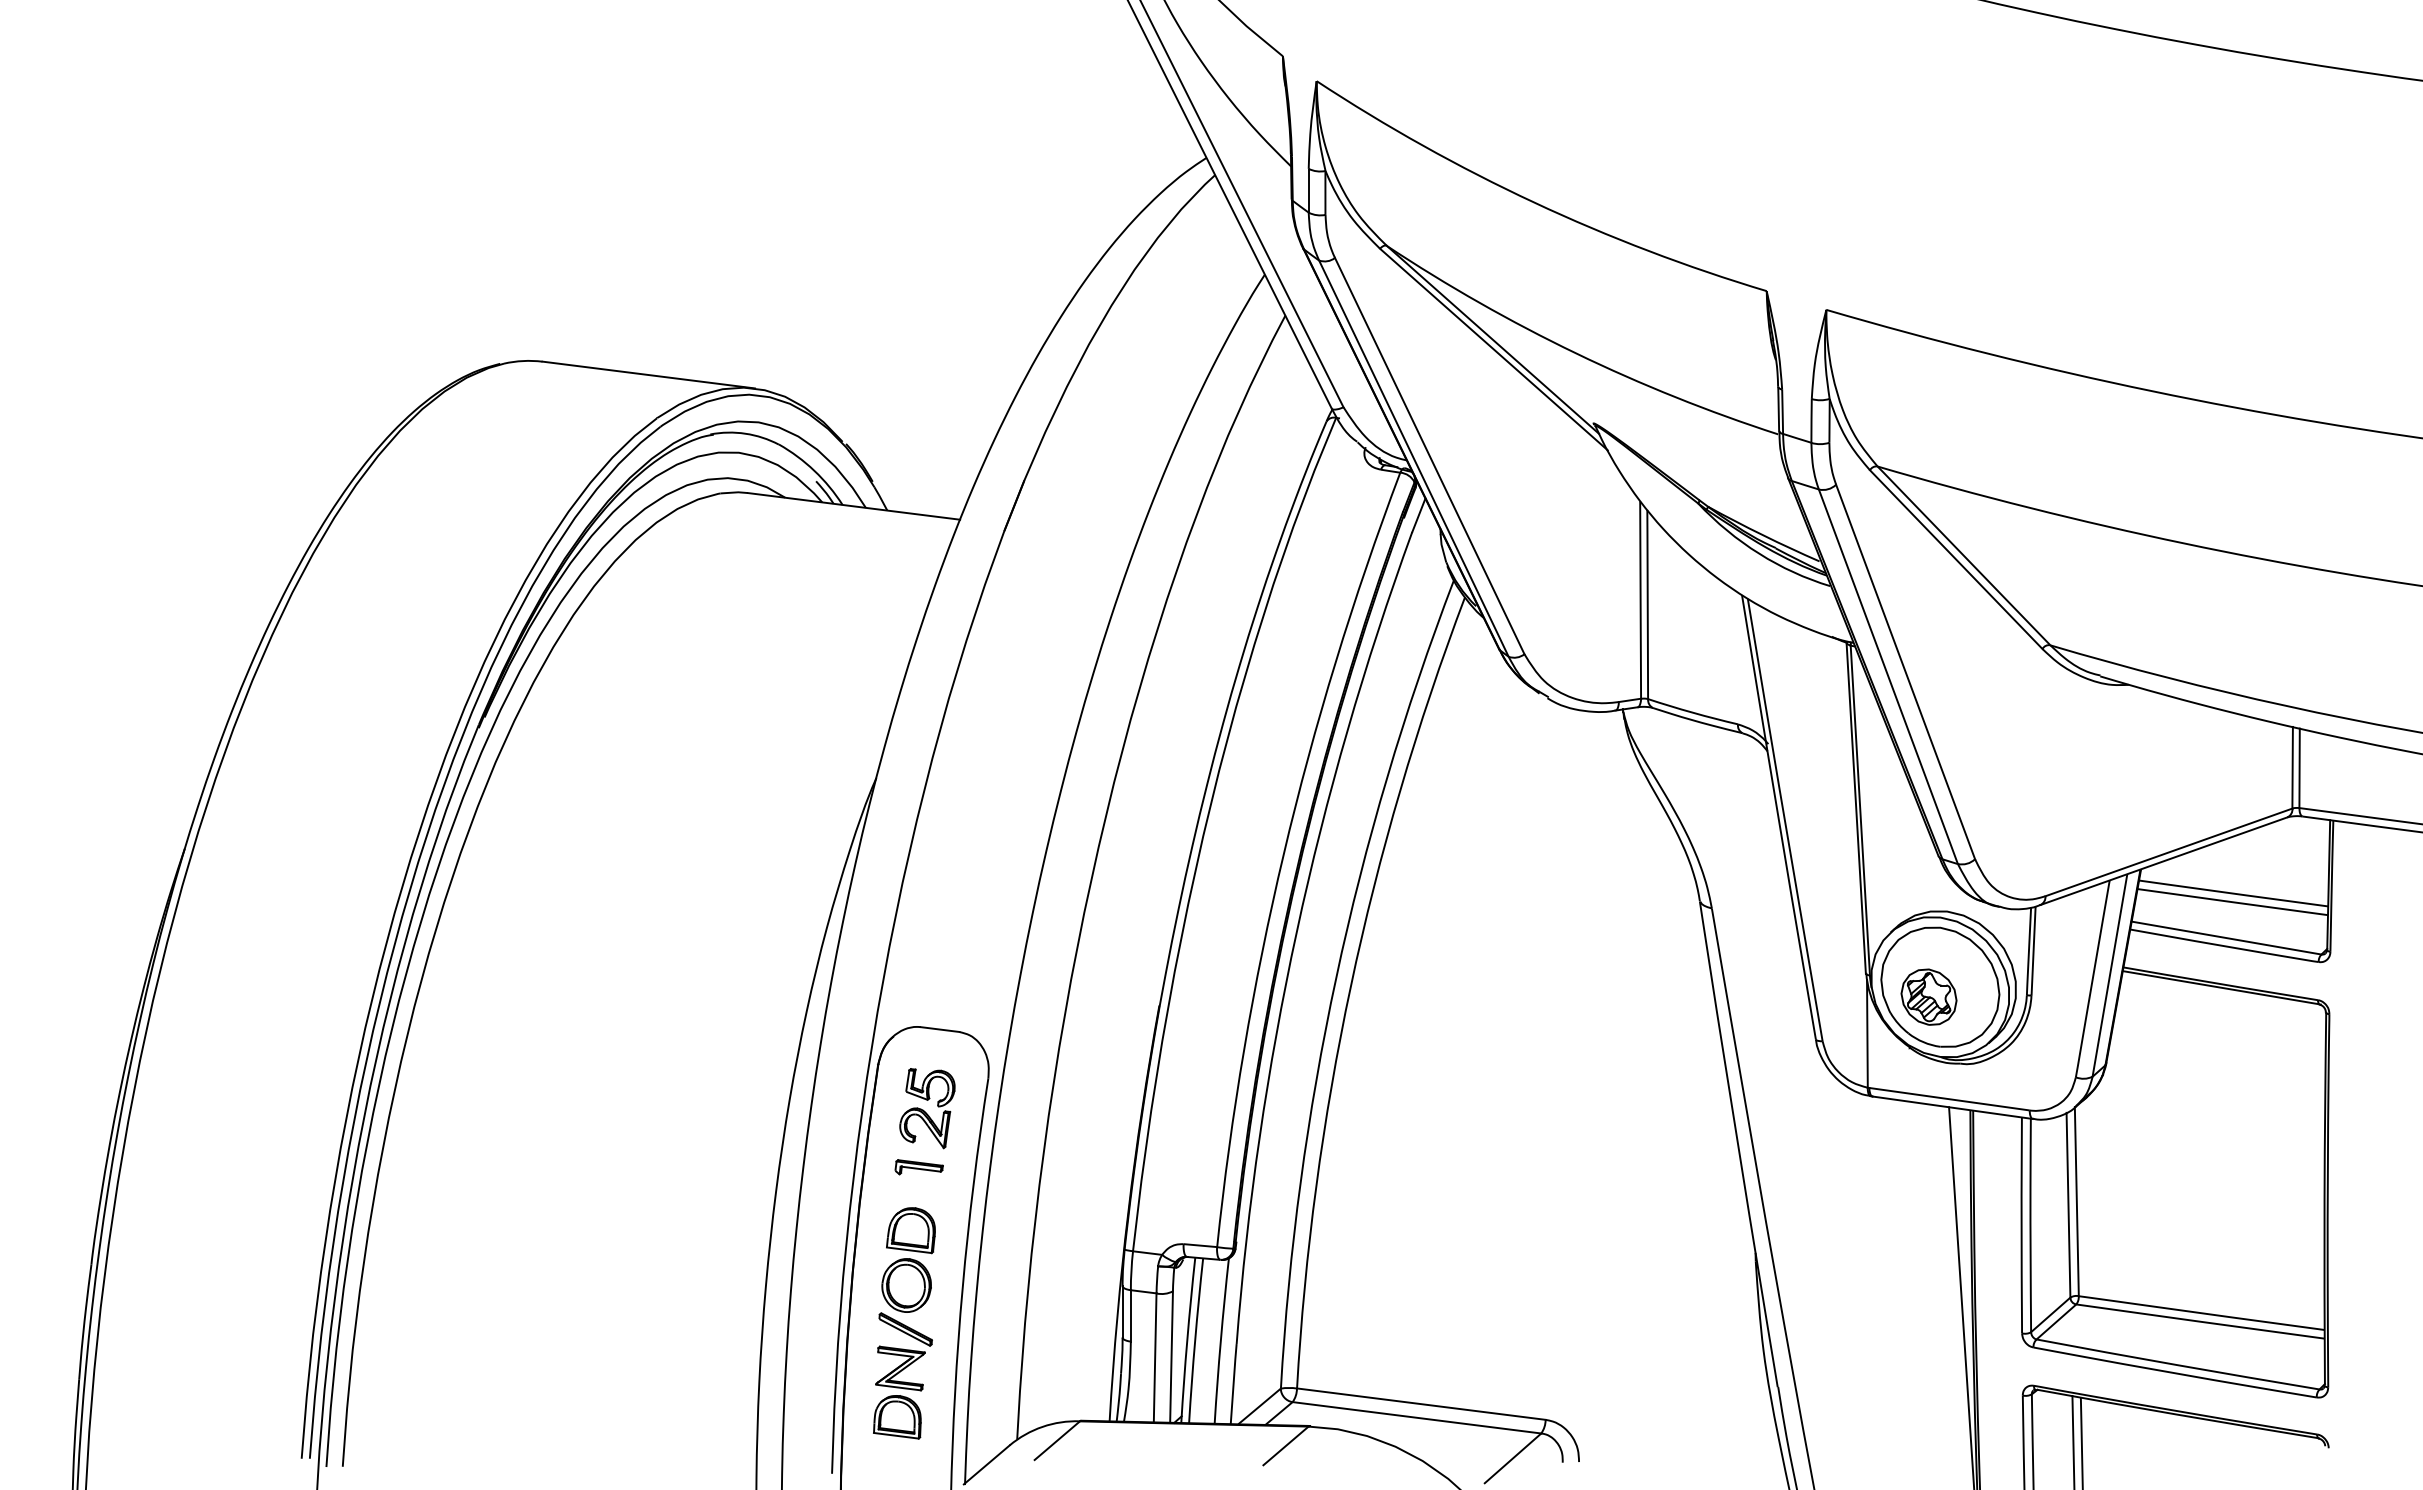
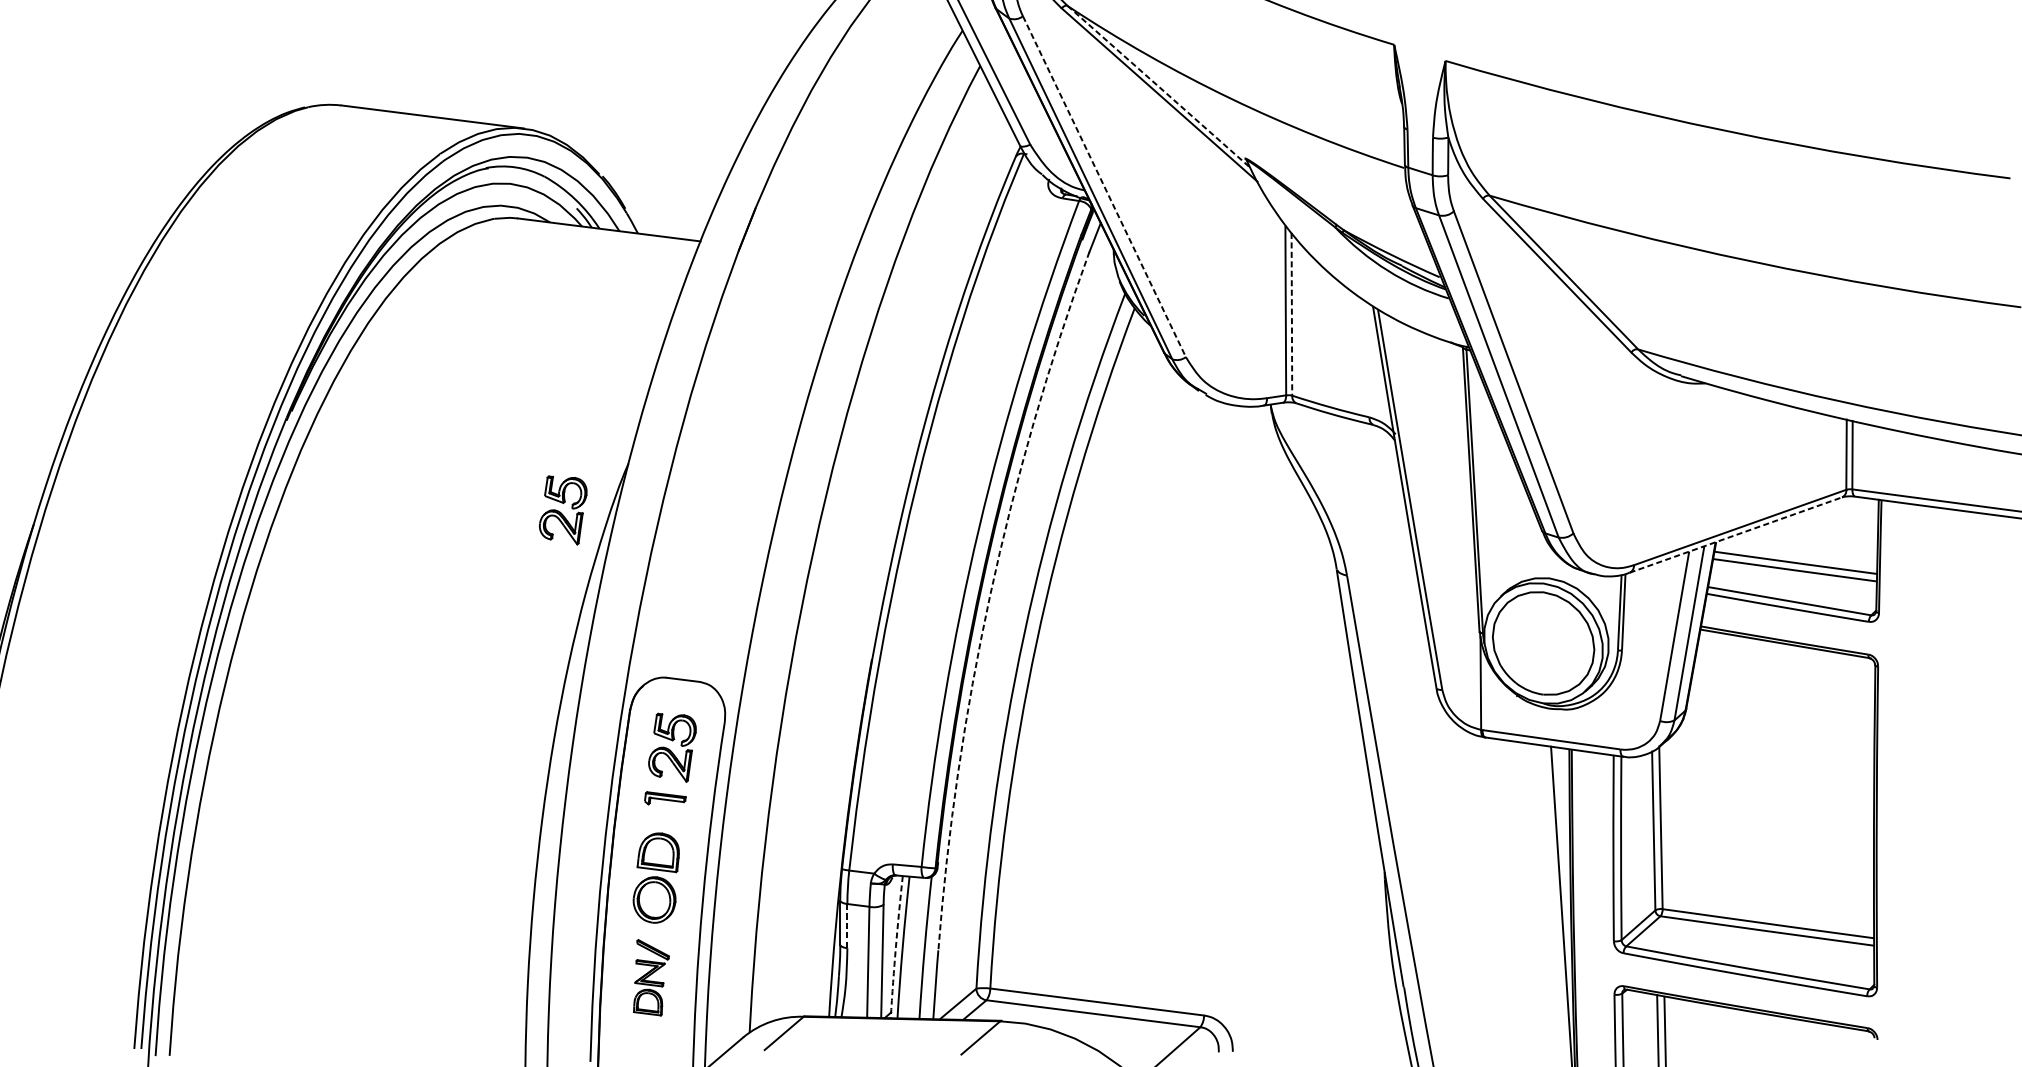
line: (1492, 339) -> (1158, 86), solid -> dashed
line: (1429, 456) -> (1104, 187), solid -> dashed
line: (1647, 604) -> (1291, 314), solid -> dashed
part: (800, 832) -> (563, 510), added
line: (2164, 861) -> (1736, 535), solid -> dashed
arc: (1296, 932) -> (989, 596), solid -> dashed
part: (1928, 996) -> (1533, 651), removed
line: (1130, 1315) -> (847, 925), solid -> dashed
arc: (1187, 1340) -> (896, 947), solid -> dashed
part: (902, 1375) -> (651, 977), size x0.7

